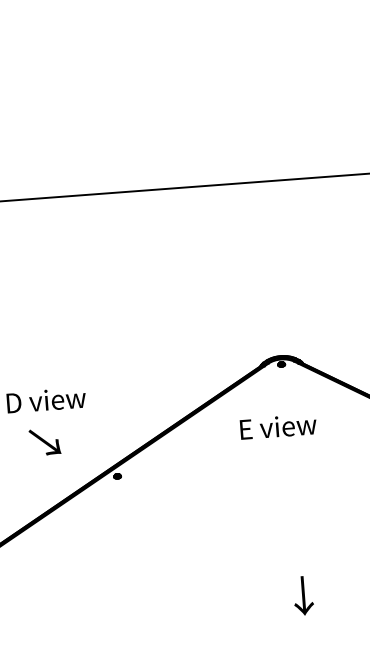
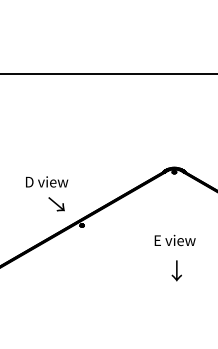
text: (277, 426) -> (174, 240), moved
text: (44, 442) -> (56, 204), moved
text: (302, 595) -> (176, 270), moved

